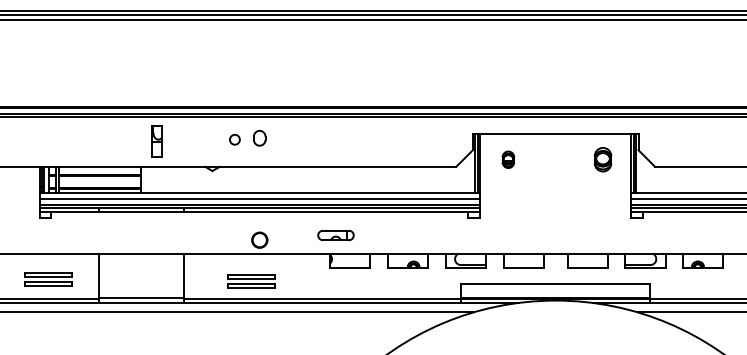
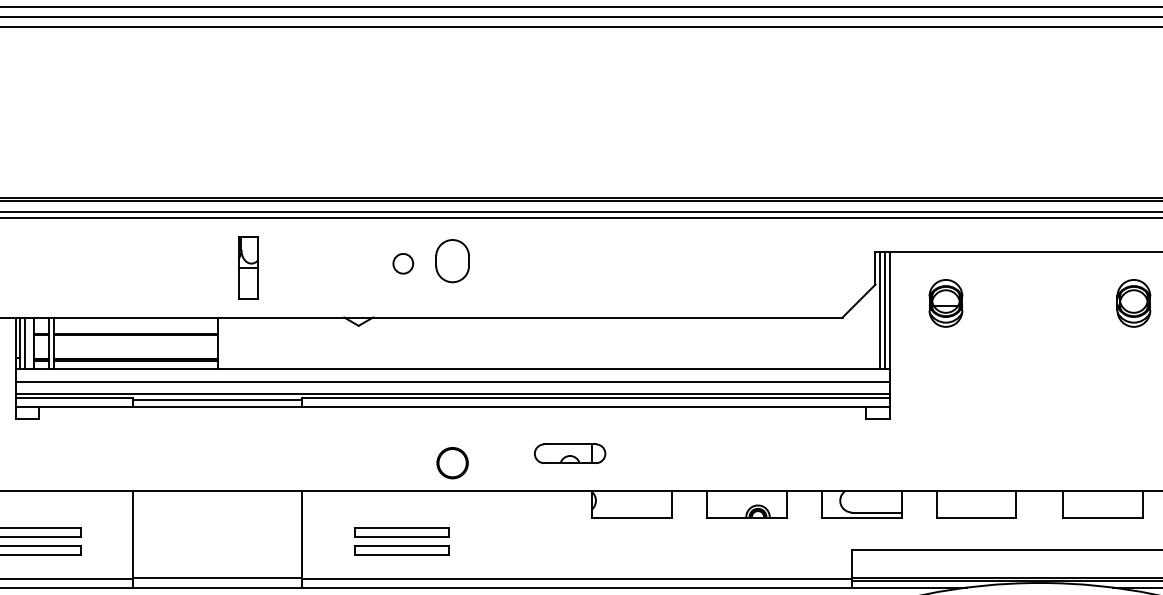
part: (259, 137) -> (452, 259), size x1.43
part: (508, 159) -> (946, 302), size x1.43
part: (335, 235) -> (569, 453), moved
part: (251, 281) -> (402, 541), moved

